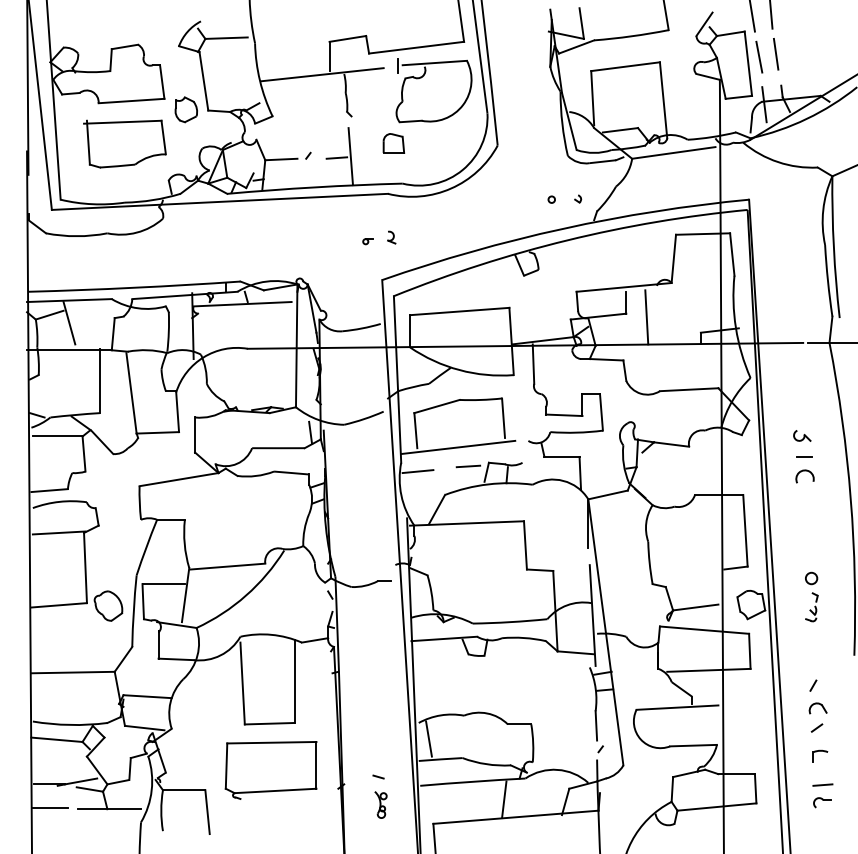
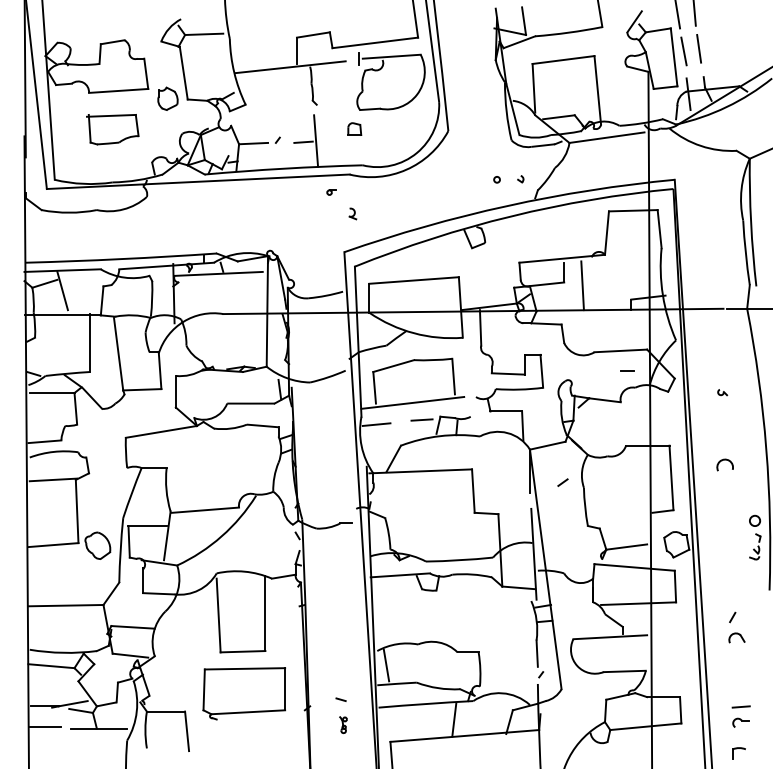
part: (393, 142) -> (354, 128), size x0.7
part: (124, 143) -> (112, 129), size x0.7
part: (367, 241) -> (331, 192), moved
part: (802, 435) -> (722, 392), size x0.6
line: (804, 455) -> (627, 370), moved
arc: (802, 472) -> (722, 461), moved
part: (812, 596) -> (755, 537), moved
line: (816, 727) -> (562, 482), moved
part: (819, 756) -> (738, 753), moved
part: (381, 804) -> (343, 724), size x0.7

